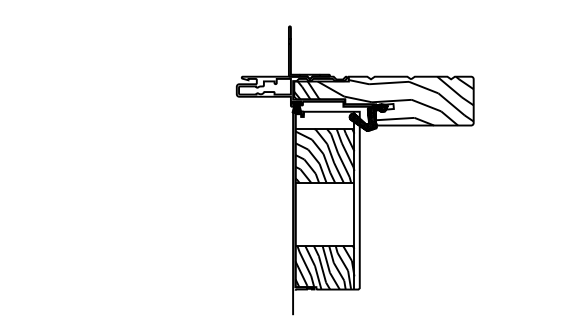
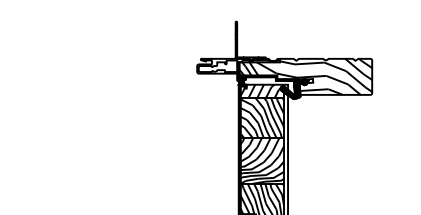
hatch: (324, 120) -> (261, 91), added
hatch: (324, 214) -> (261, 160), added

